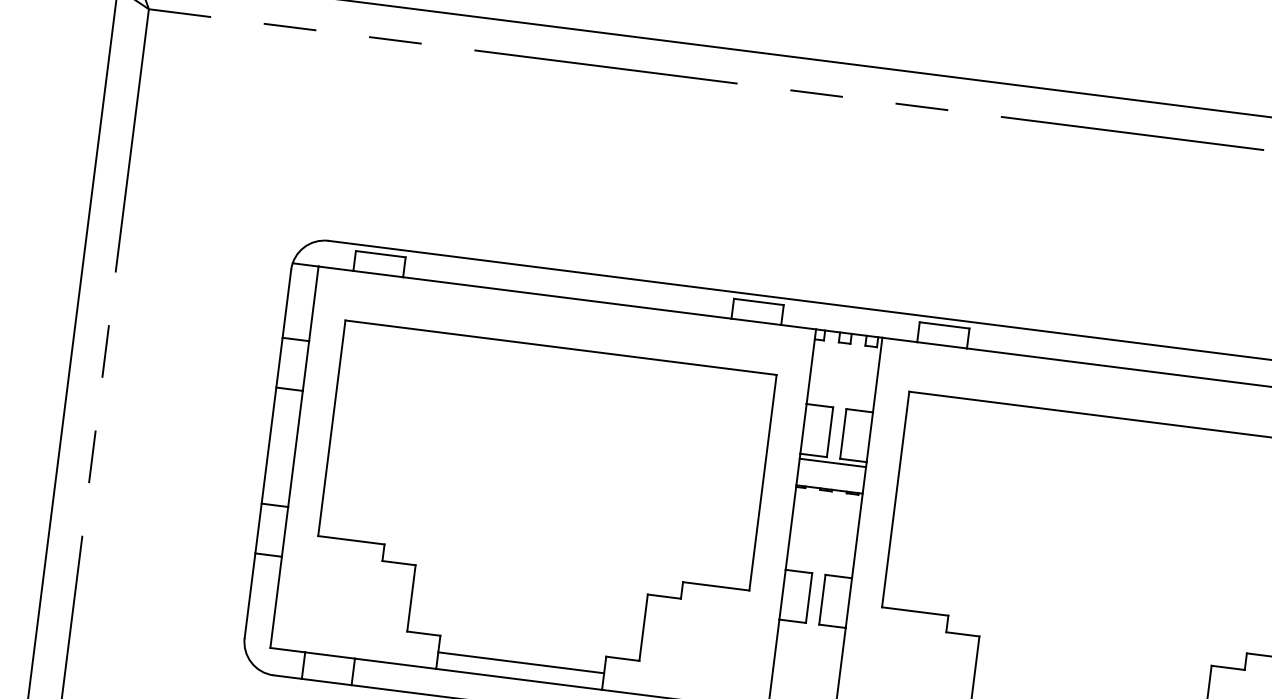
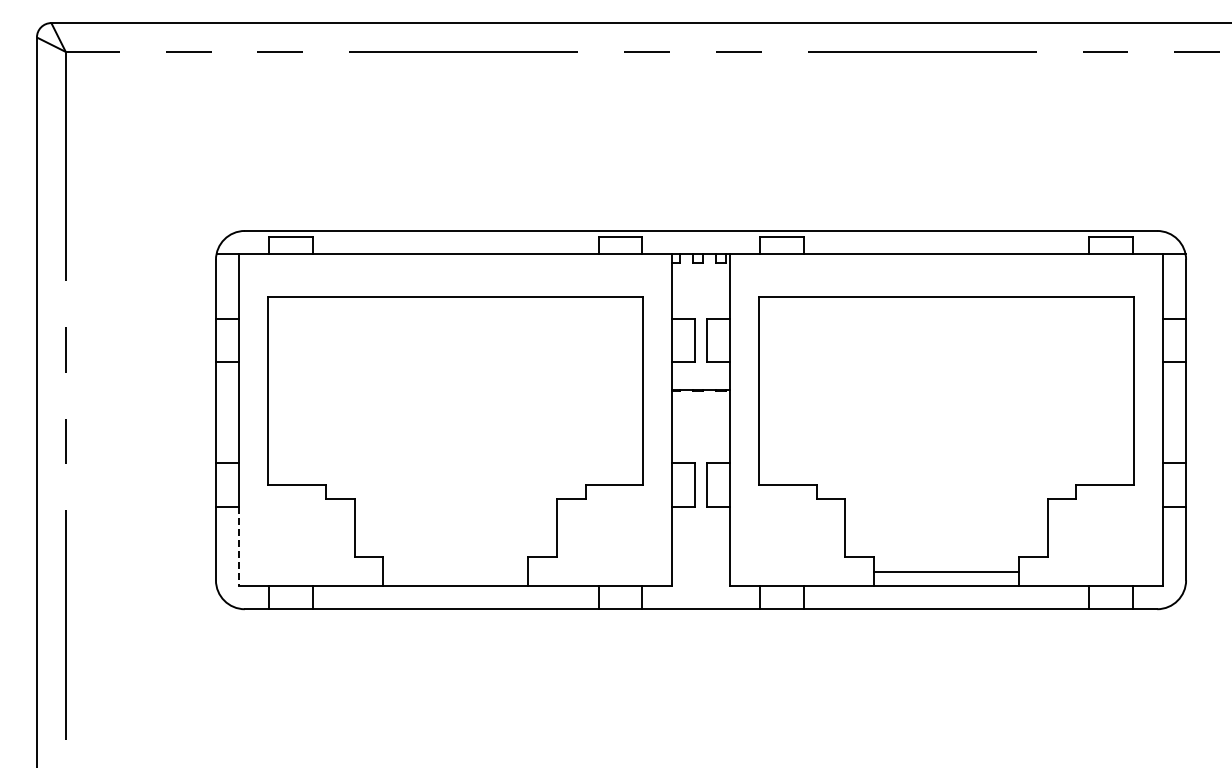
line: (832, 462) -> (700, 366), removed
line: (276, 602) -> (239, 546), solid -> dashed
line: (521, 662) -> (455, 571), removed

